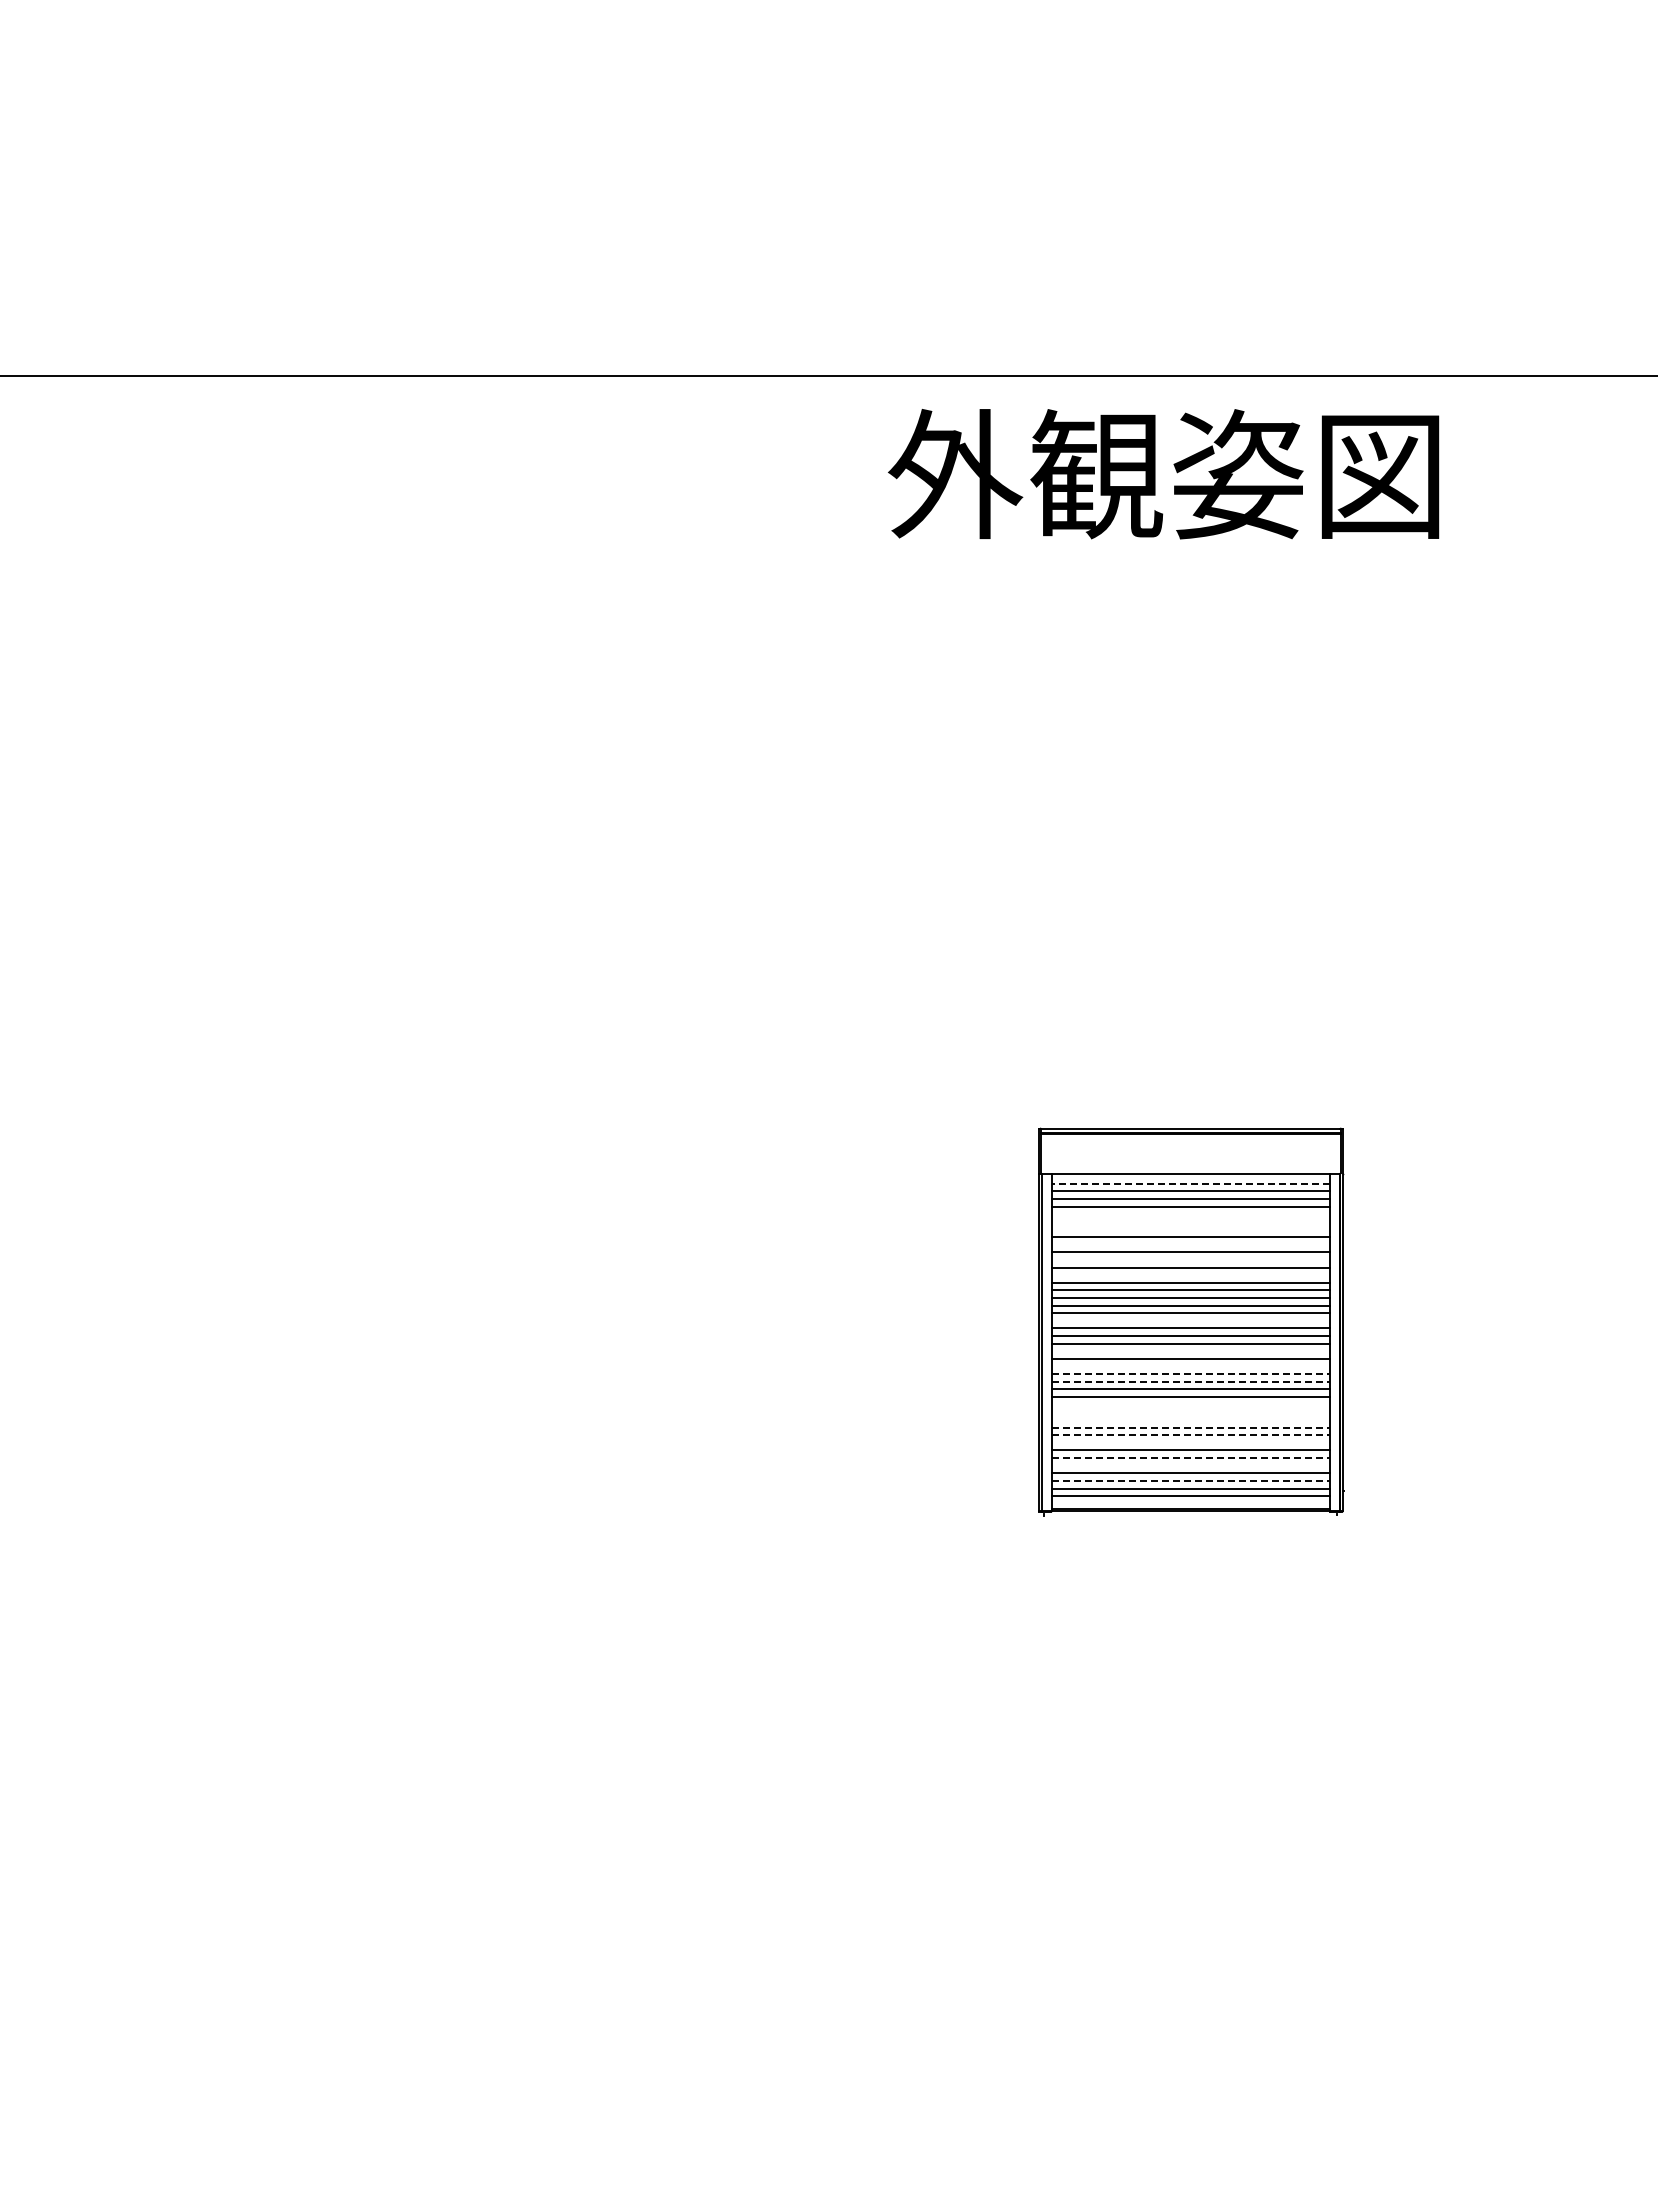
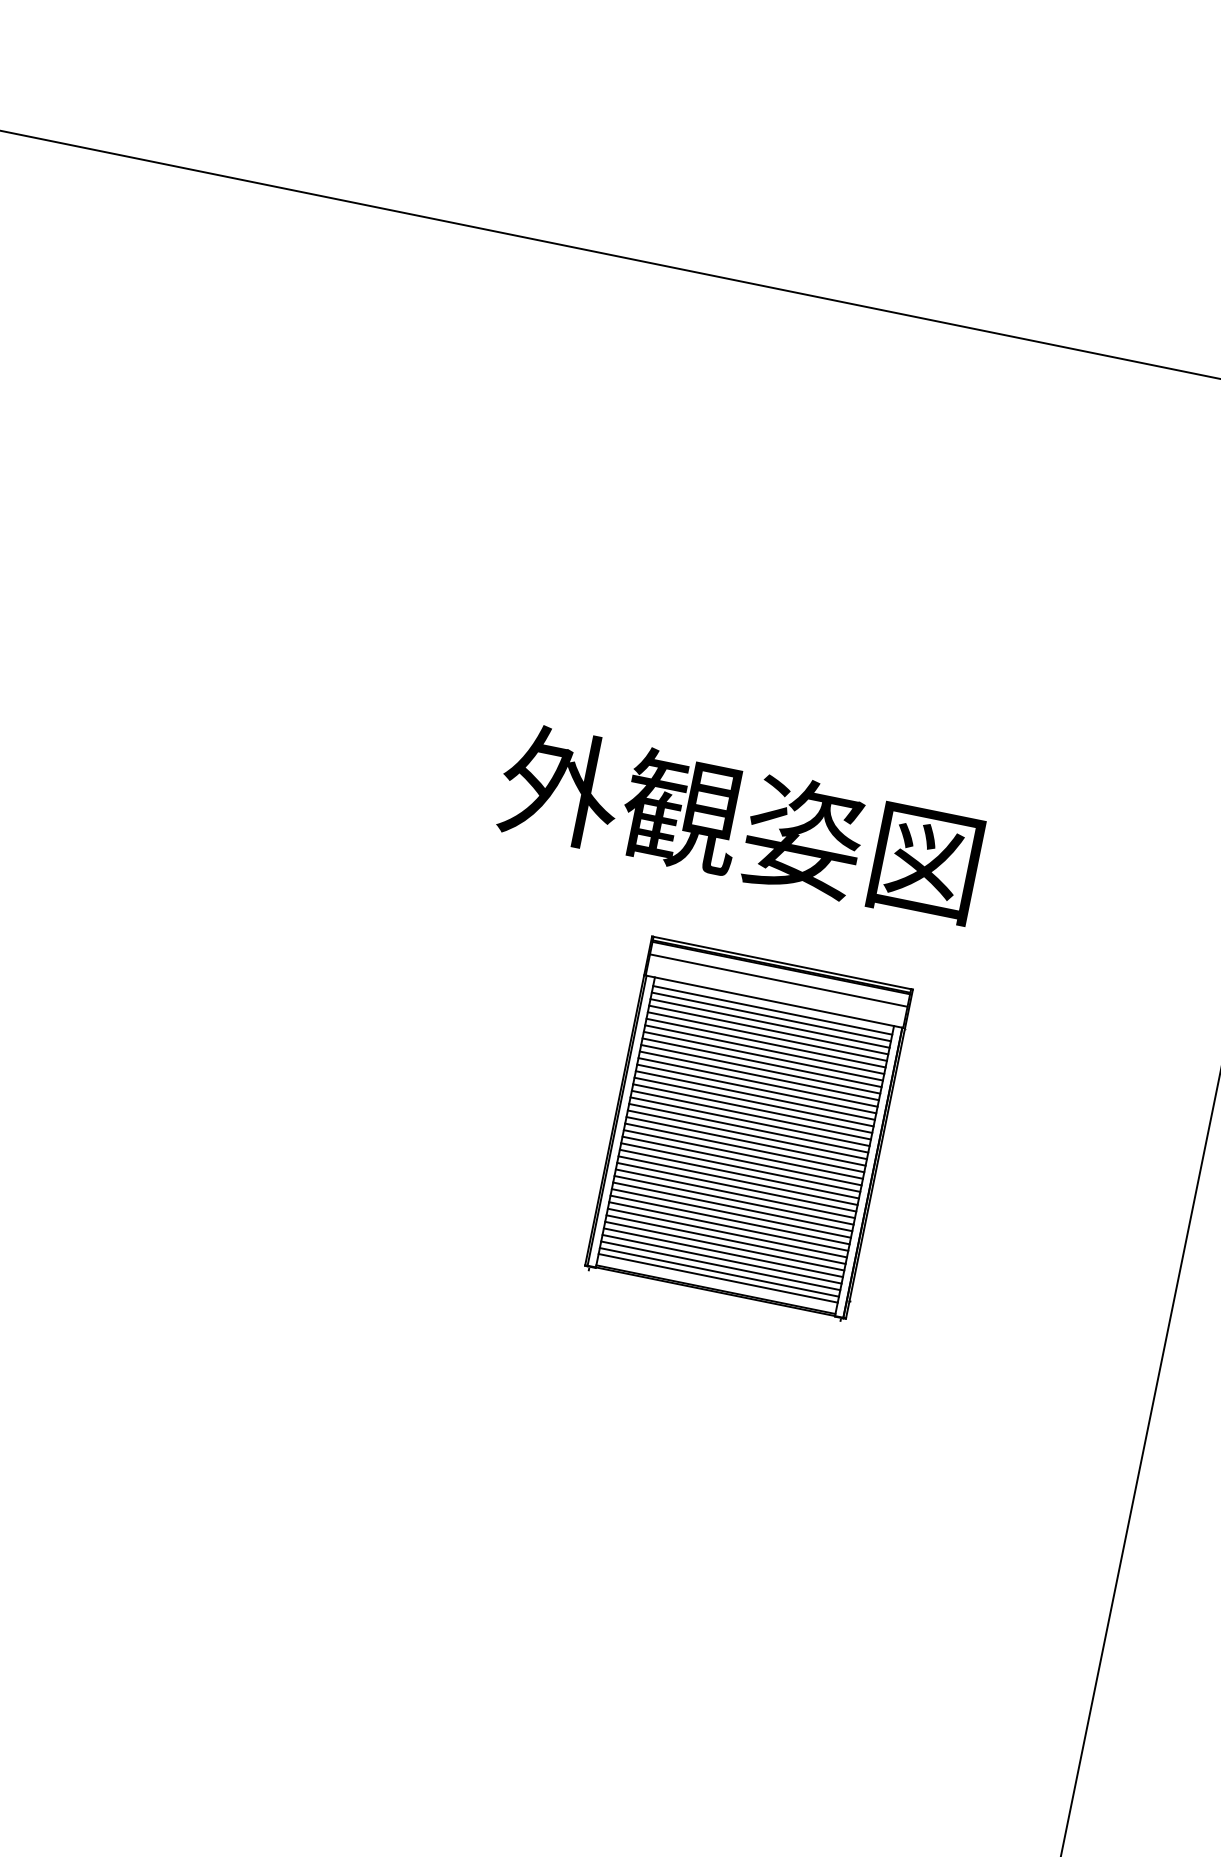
text: (1163, 474) -> (739, 823), moved
line: (1190, 1149) -> (778, 980), added
line: (1190, 1183) -> (772, 1010), dashed -> solid
line: (1190, 1214) -> (767, 1036), added
line: (1190, 1221) -> (765, 1042), added
line: (1190, 1229) -> (764, 1049), added
line: (1190, 1244) -> (761, 1062), added
line: (1190, 1259) -> (759, 1075), added
line: (1190, 1275) -> (756, 1089), added
line: (1190, 1320) -> (748, 1127), added
line: (1190, 1351) -> (743, 1154), added
line: (1190, 1366) -> (740, 1167), added
line: (1191, 1374) -> (739, 1174), dashed -> solid
line: (1191, 1381) -> (738, 1180), dashed -> solid
line: (1190, 1404) -> (733, 1200), added
line: (1190, 1412) -> (732, 1206), added
line: (1190, 1419) -> (731, 1212), added
line: (1191, 1427) -> (730, 1220), dashed -> solid
line: (1191, 1435) -> (729, 1226), dashed -> solid
line: (1190, 1442) -> (727, 1232), added
line: (1191, 1458) -> (725, 1246), dashed -> solid
line: (1190, 1465) -> (723, 1252), added
line: (1191, 1480) -> (721, 1265), dashed -> solid

